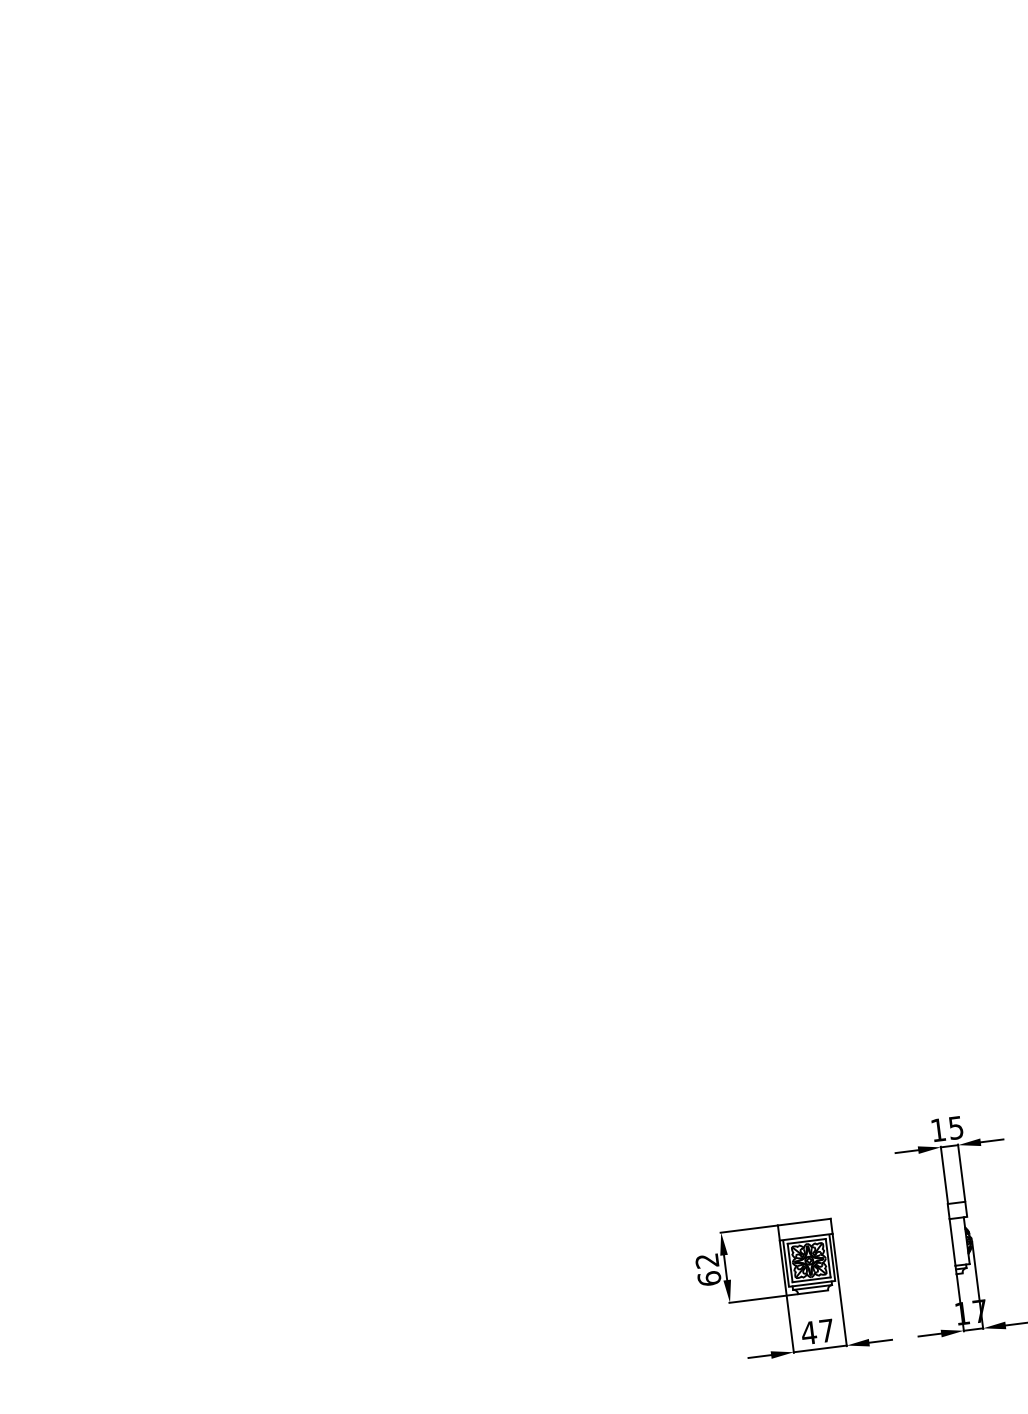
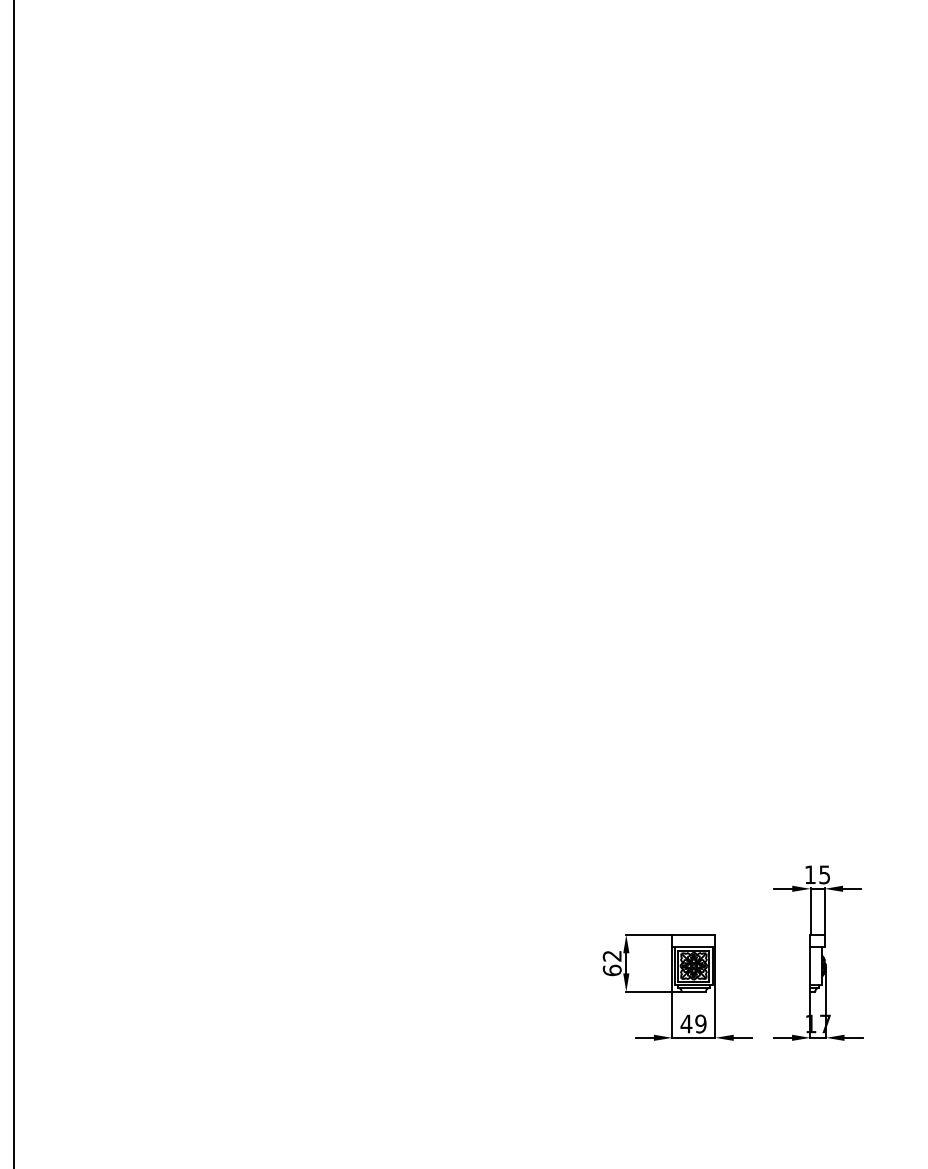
text: (826, 1330) -> (700, 1023), 47 -> 49

